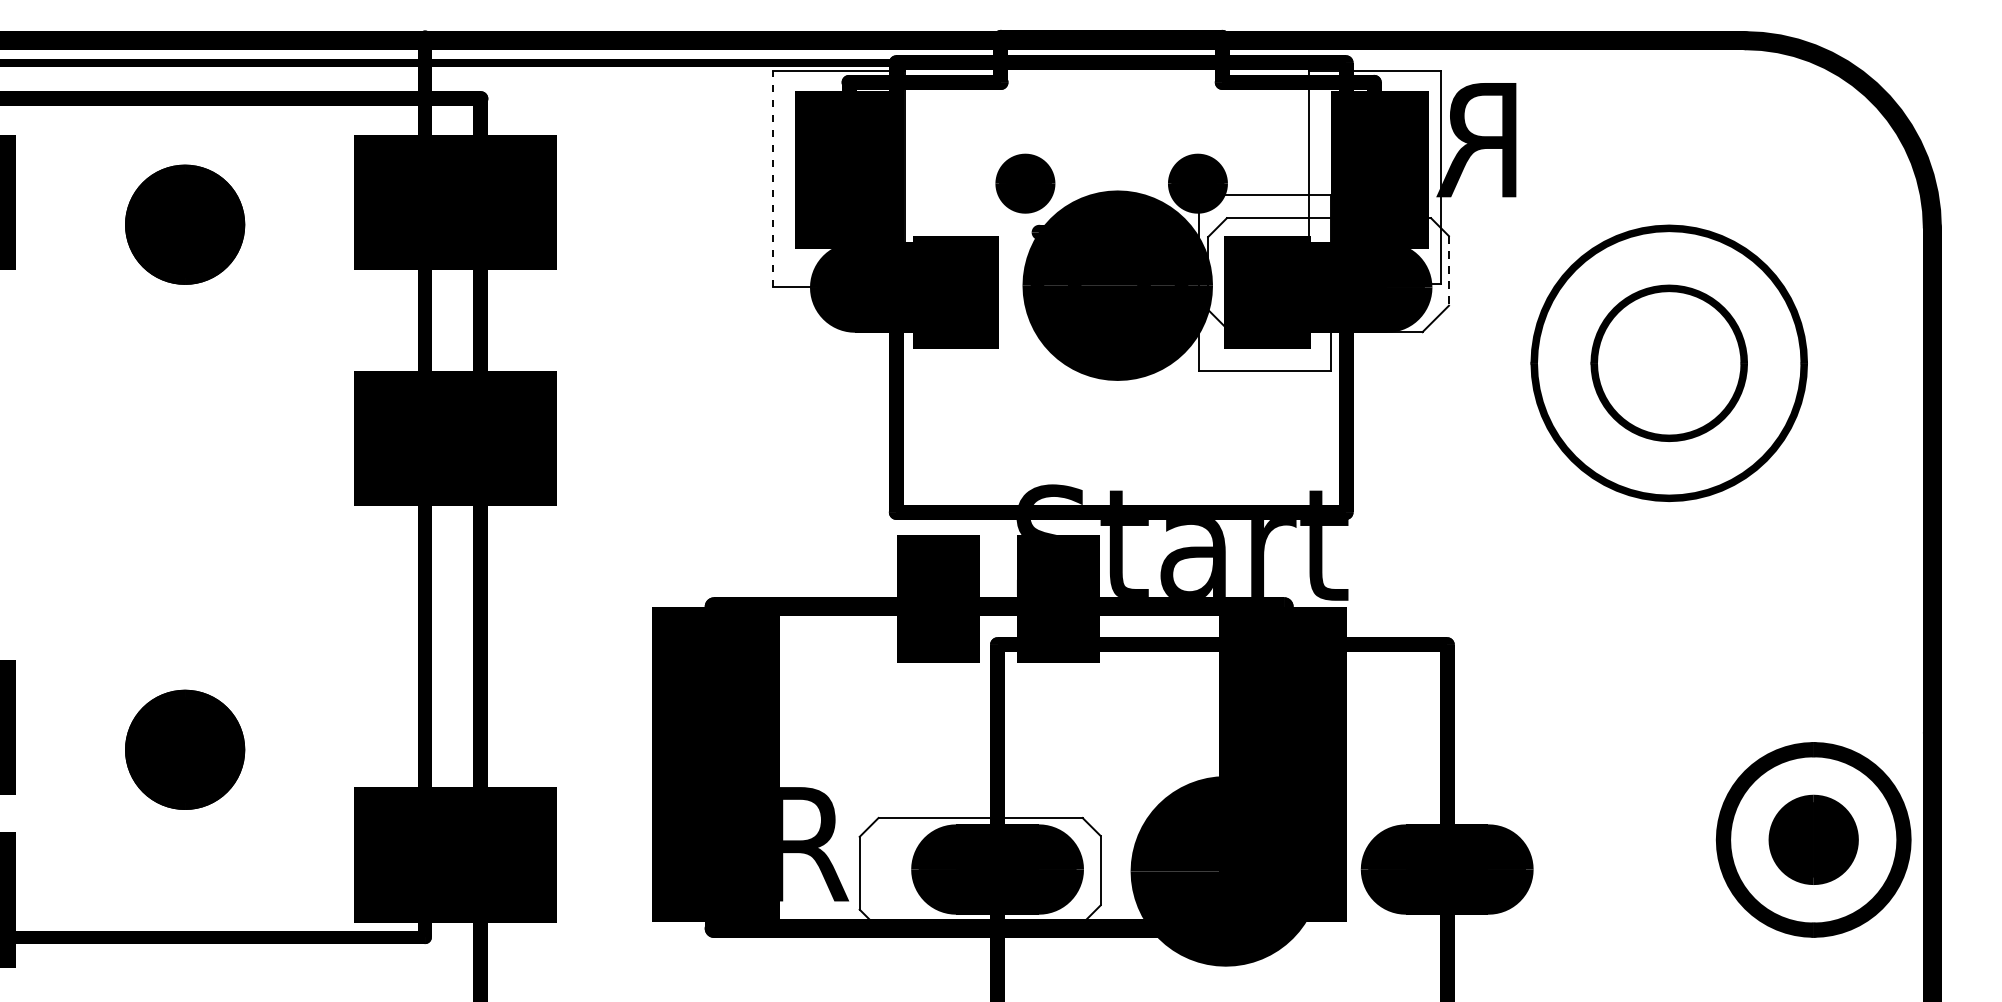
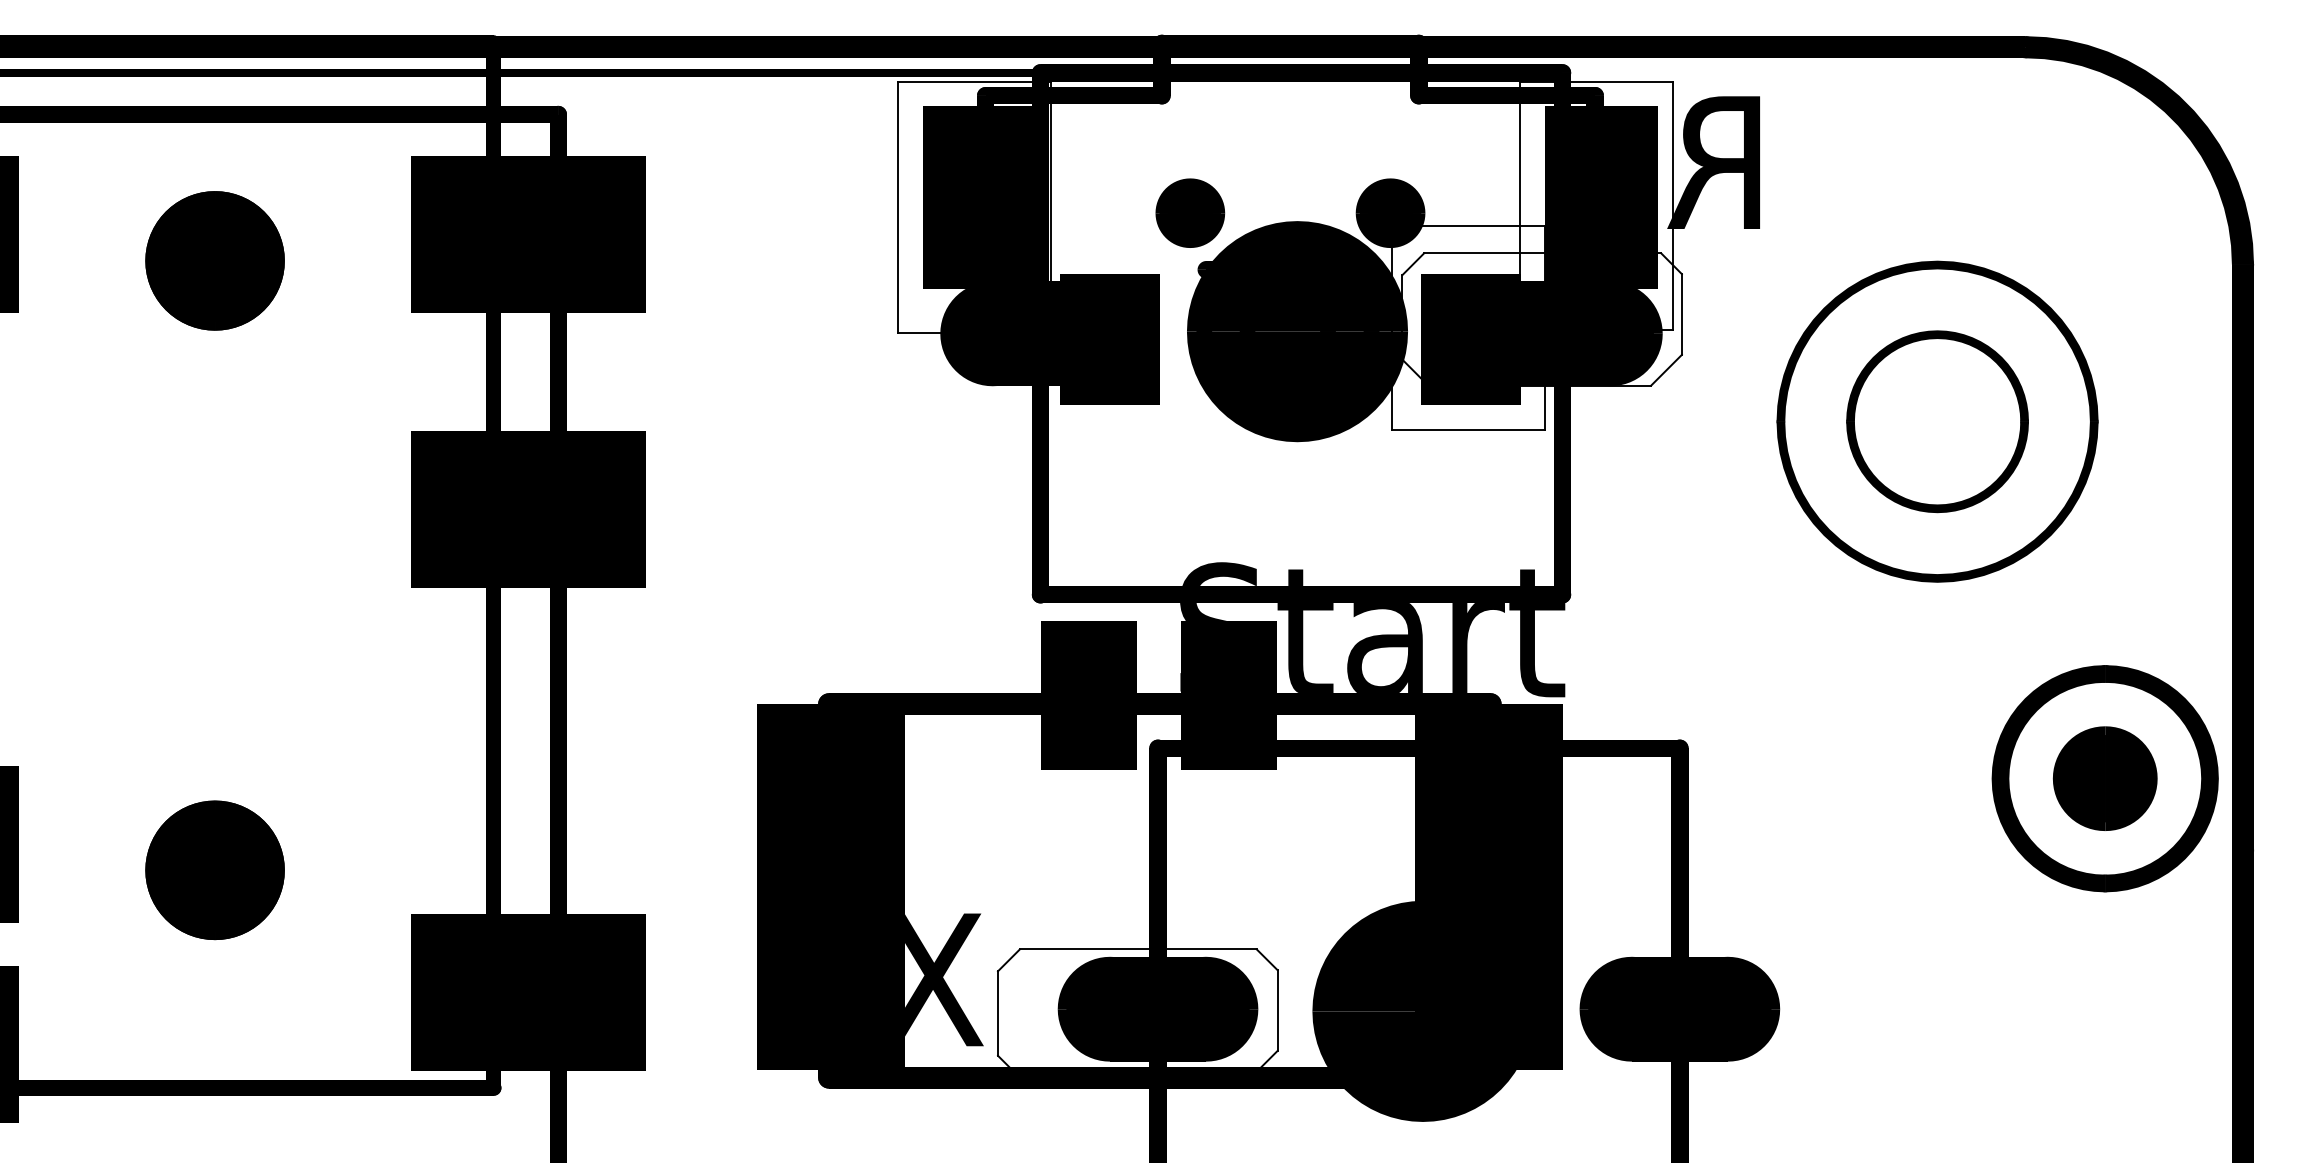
line: (773, 178) -> (897, 207), dashed -> solid
line: (1448, 270) -> (1681, 313), dashed -> solid
part: (1813, 839) -> (2104, 778), moved
text: (814, 844) -> (945, 980), R -> X

